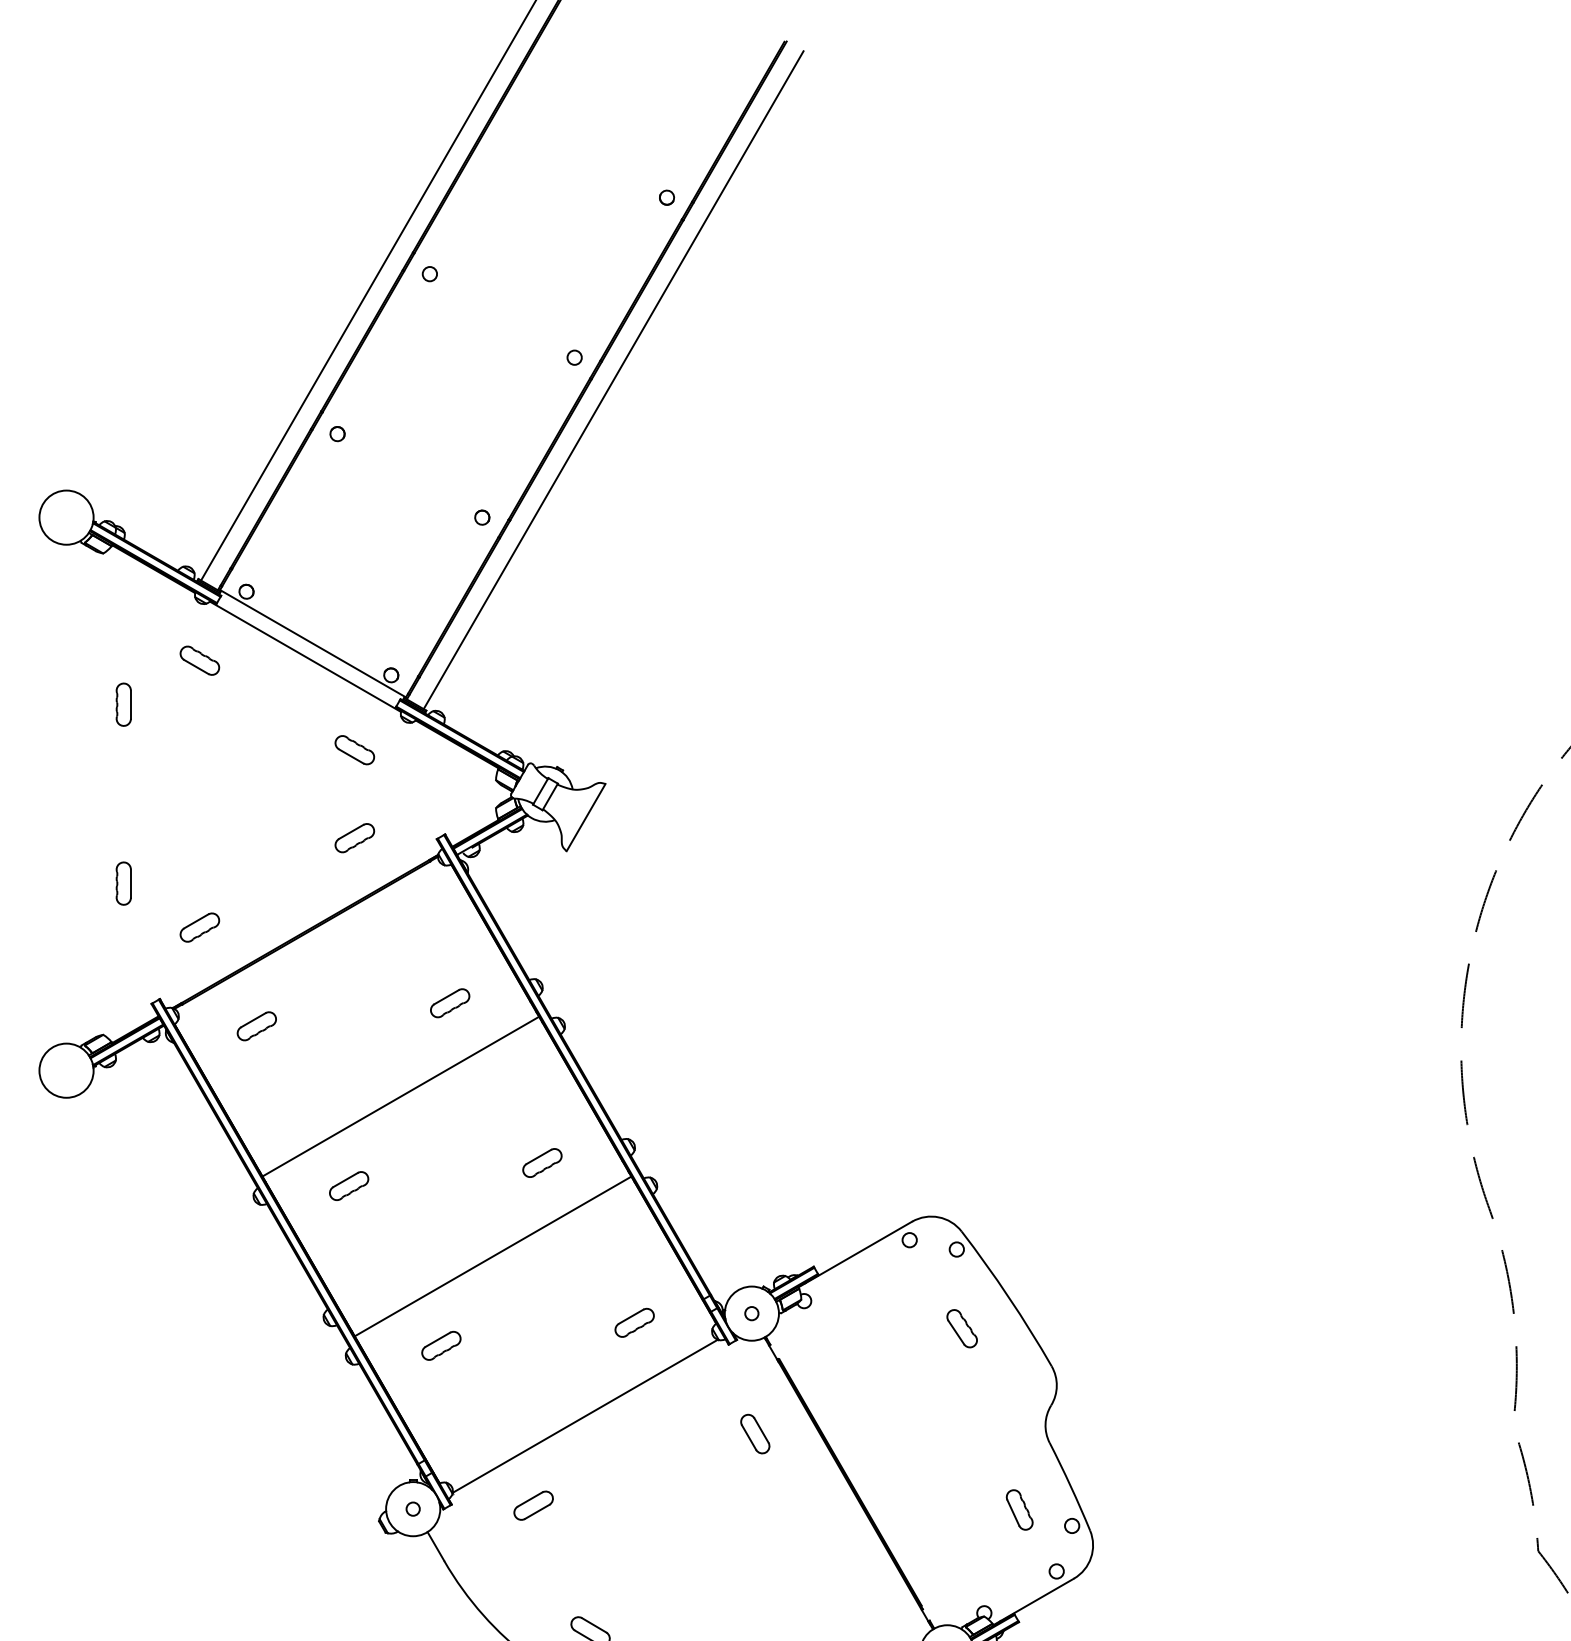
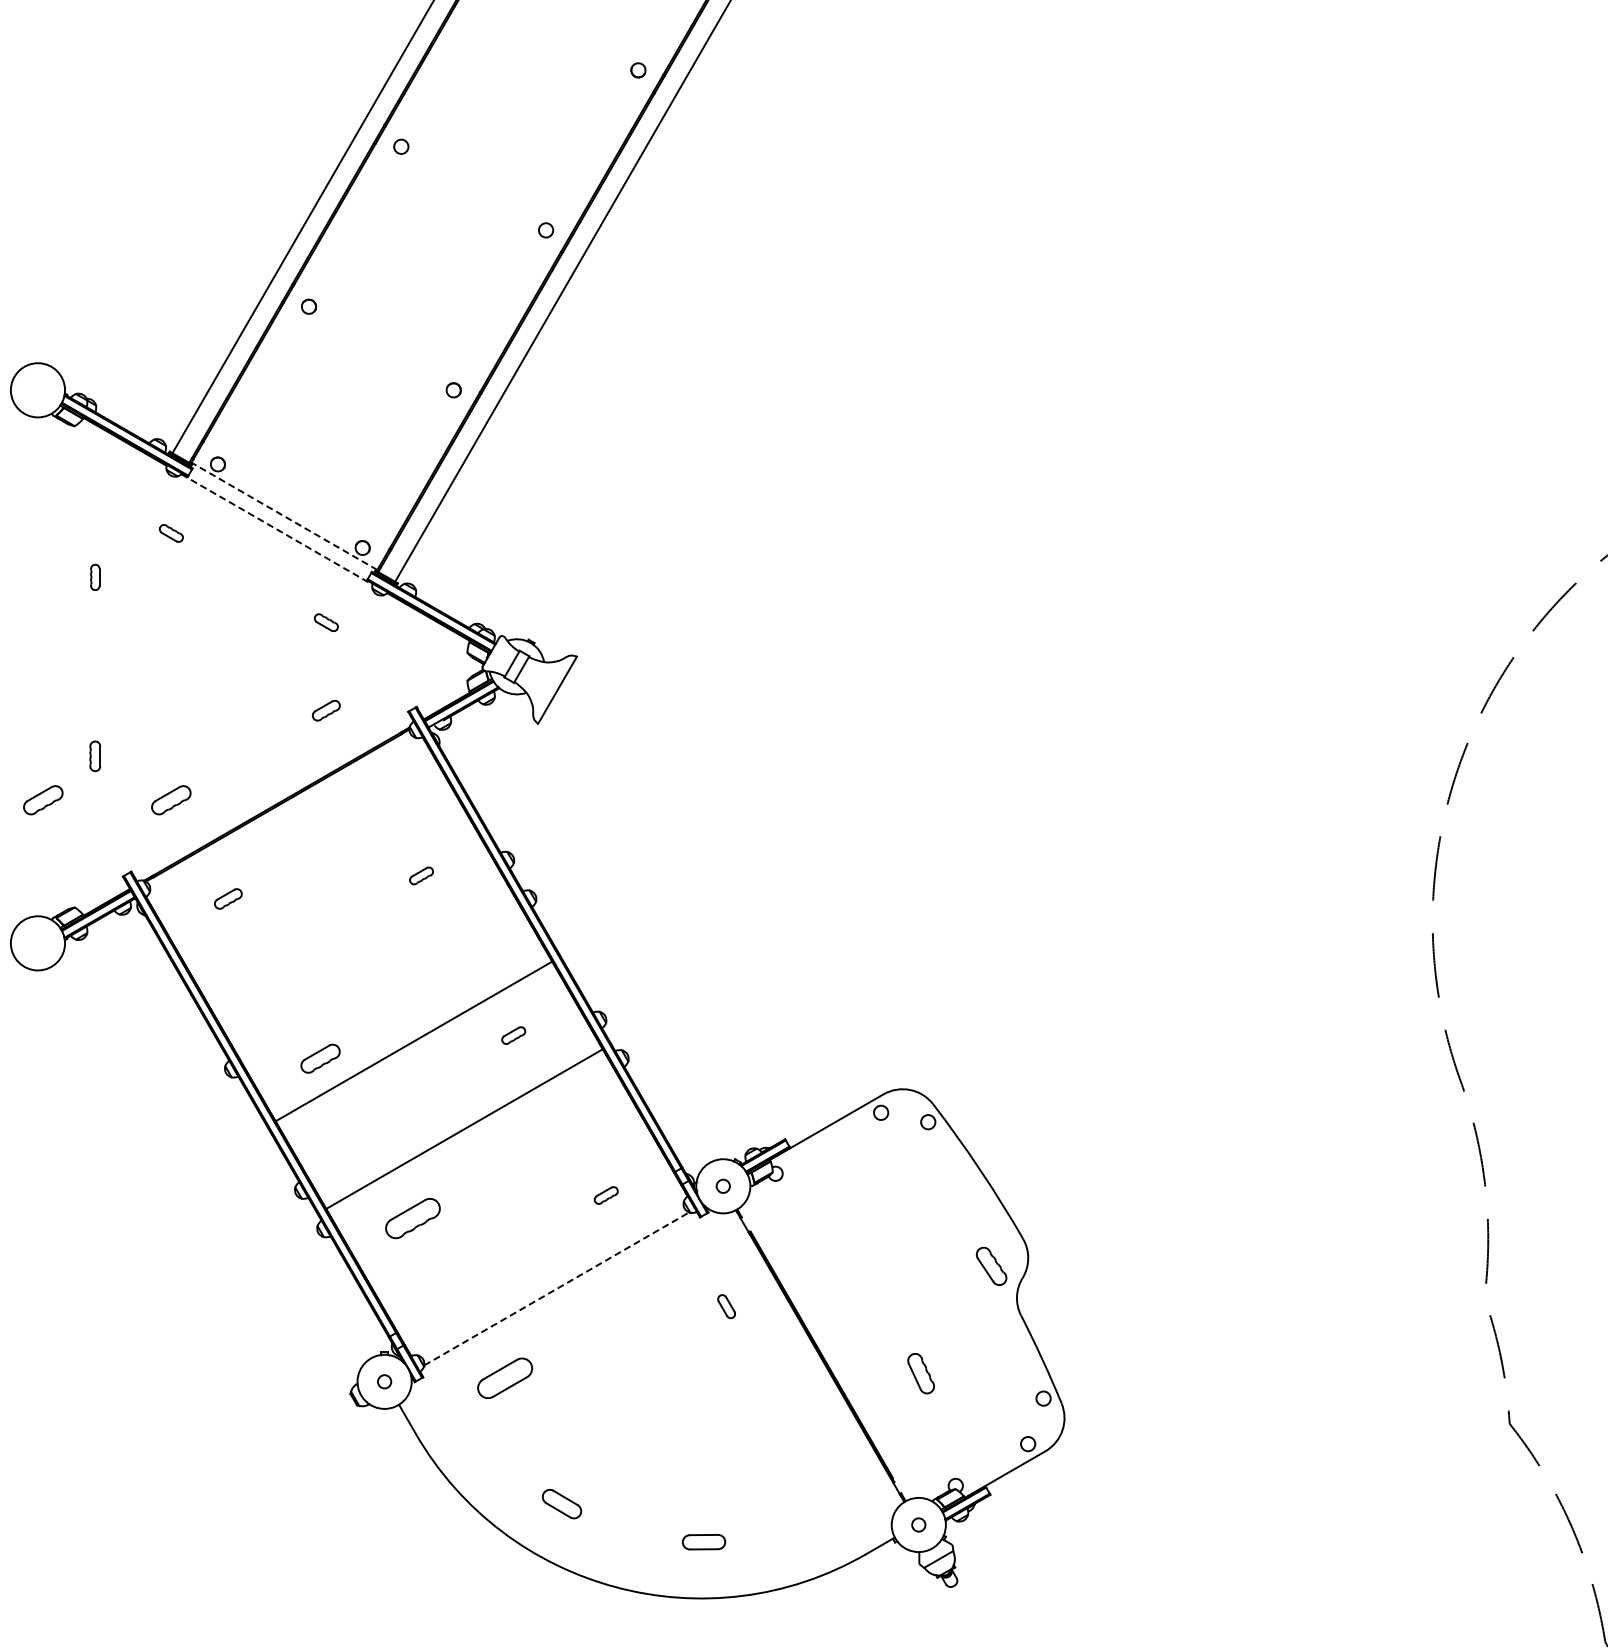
line: (313, 643) -> (284, 516), solid -> dashed
line: (306, 656) -> (277, 529), solid -> dashed
part: (200, 660) -> (171, 533), size x0.6
part: (124, 704) -> (95, 577), size x0.6
part: (355, 749) -> (326, 622), size x0.6
part: (355, 837) -> (326, 710), size x0.7
part: (124, 883) -> (95, 756), size x0.7
part: (72, 927) -> (43, 800), added
part: (450, 1002) -> (421, 875), size x0.6
part: (257, 1025) -> (228, 898), size x0.7
line: (400, 1096) -> (413, 1041), moved
part: (542, 1162) -> (513, 1035), size x0.6
part: (635, 1322) -> (606, 1195), size x0.6
part: (962, 1327) -> (991, 1265), moved
part: (441, 1345) -> (412, 1218), size x1.4
line: (585, 1415) -> (556, 1288), solid -> dashed
part: (755, 1433) -> (726, 1306), size x0.6
part: (533, 1505) -> (504, 1378), size x1.4
part: (1019, 1509) -> (920, 1373), moved

